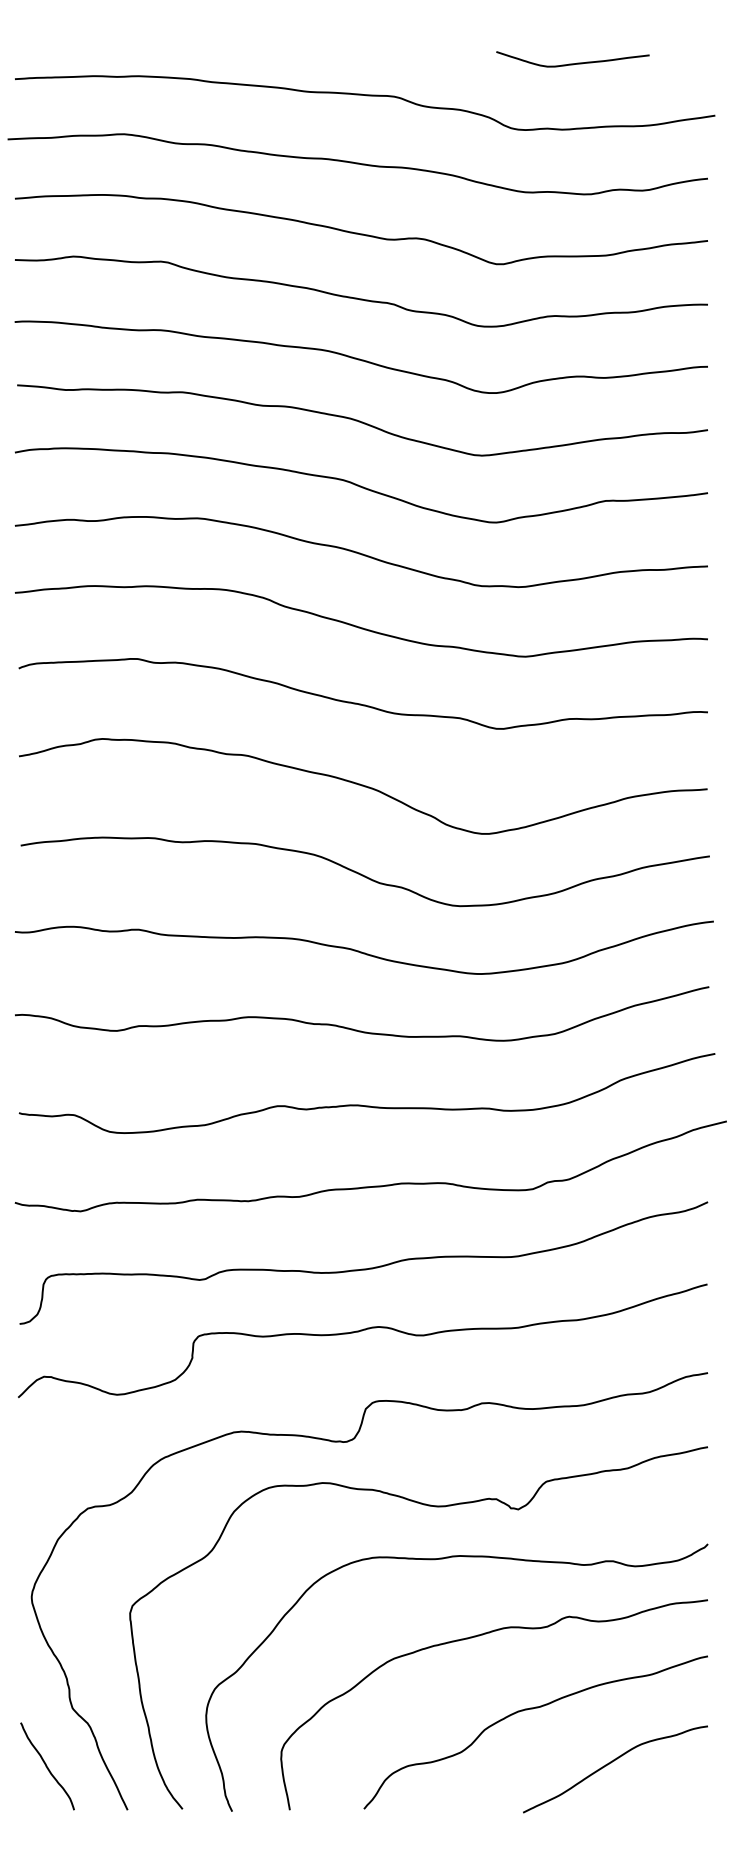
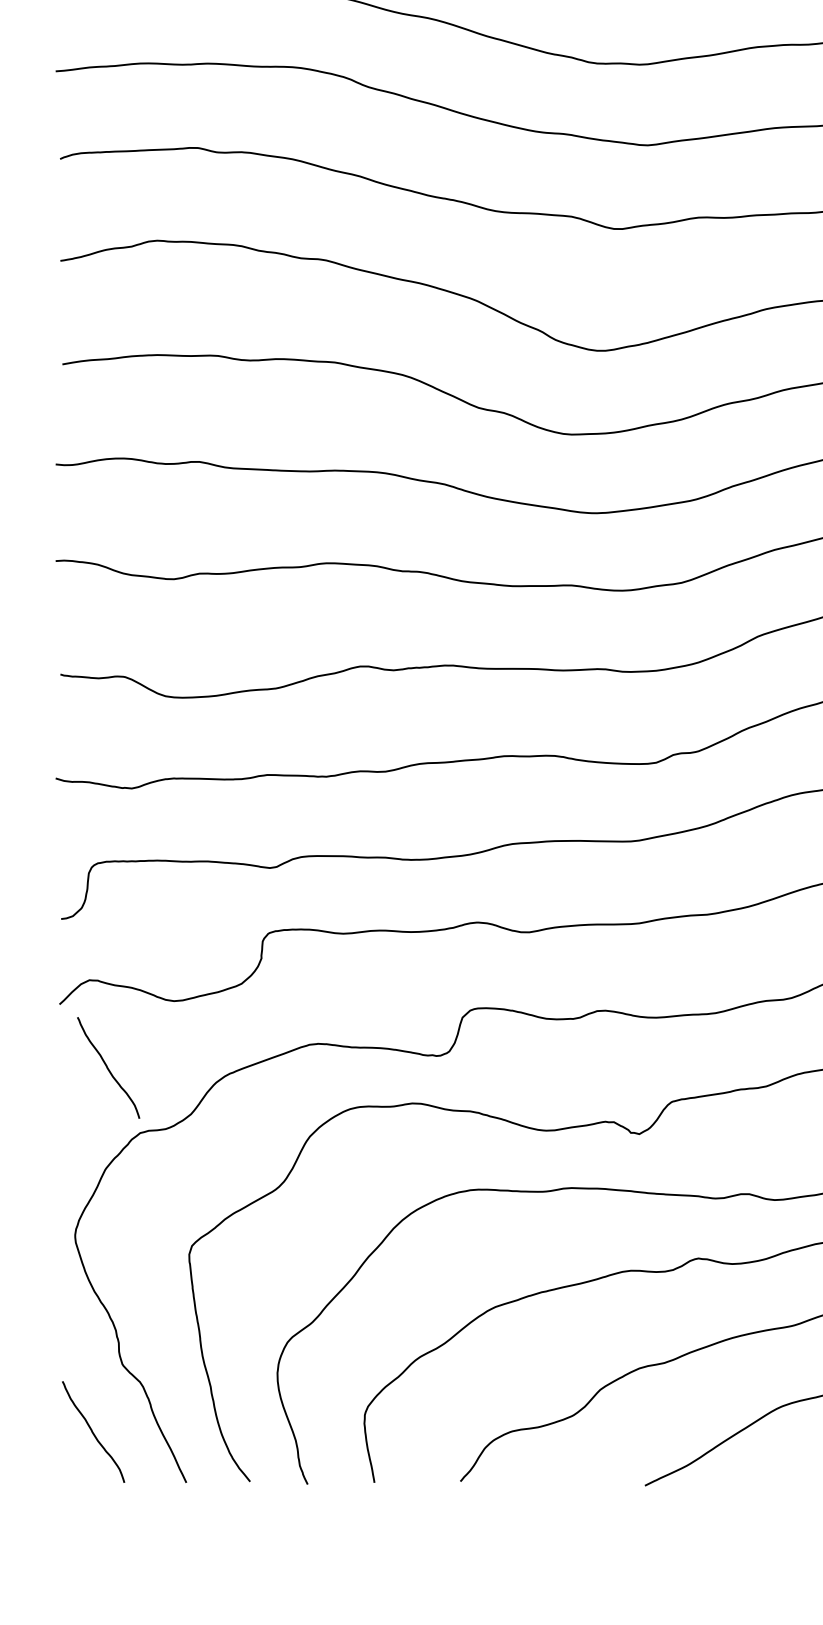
curve: (60, 1452) -> (108, 1068), added

